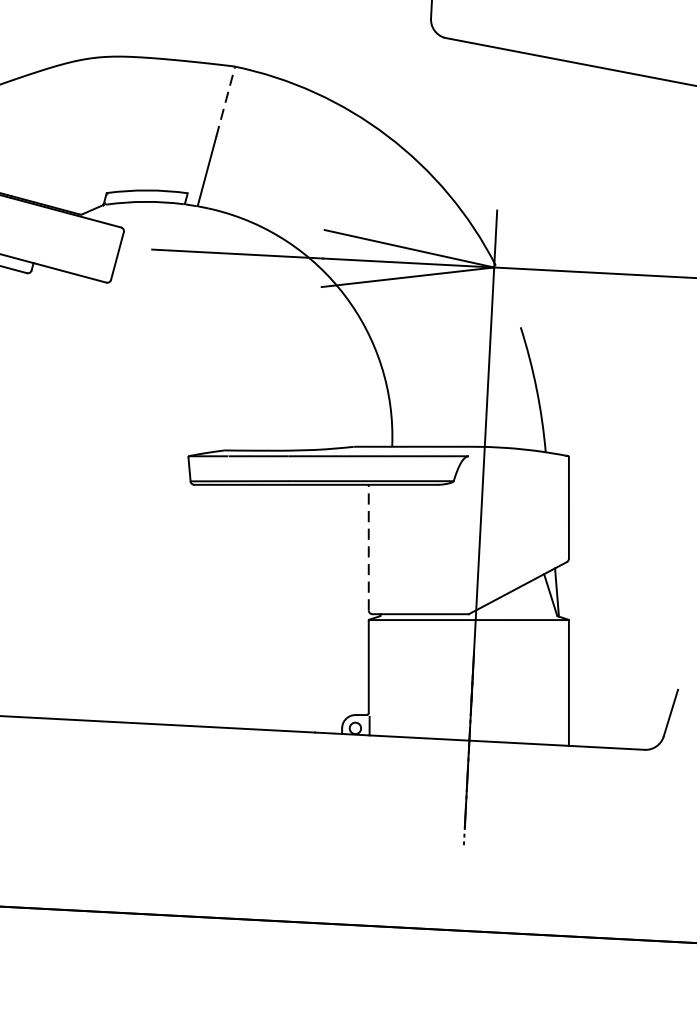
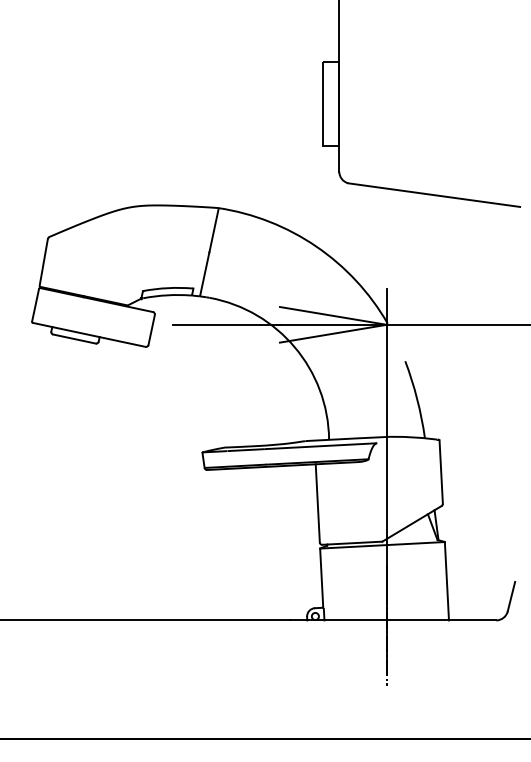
line: (226, 102) -> (214, 230), dashed -> solid
line: (368, 546) -> (317, 502), dashed -> solid

